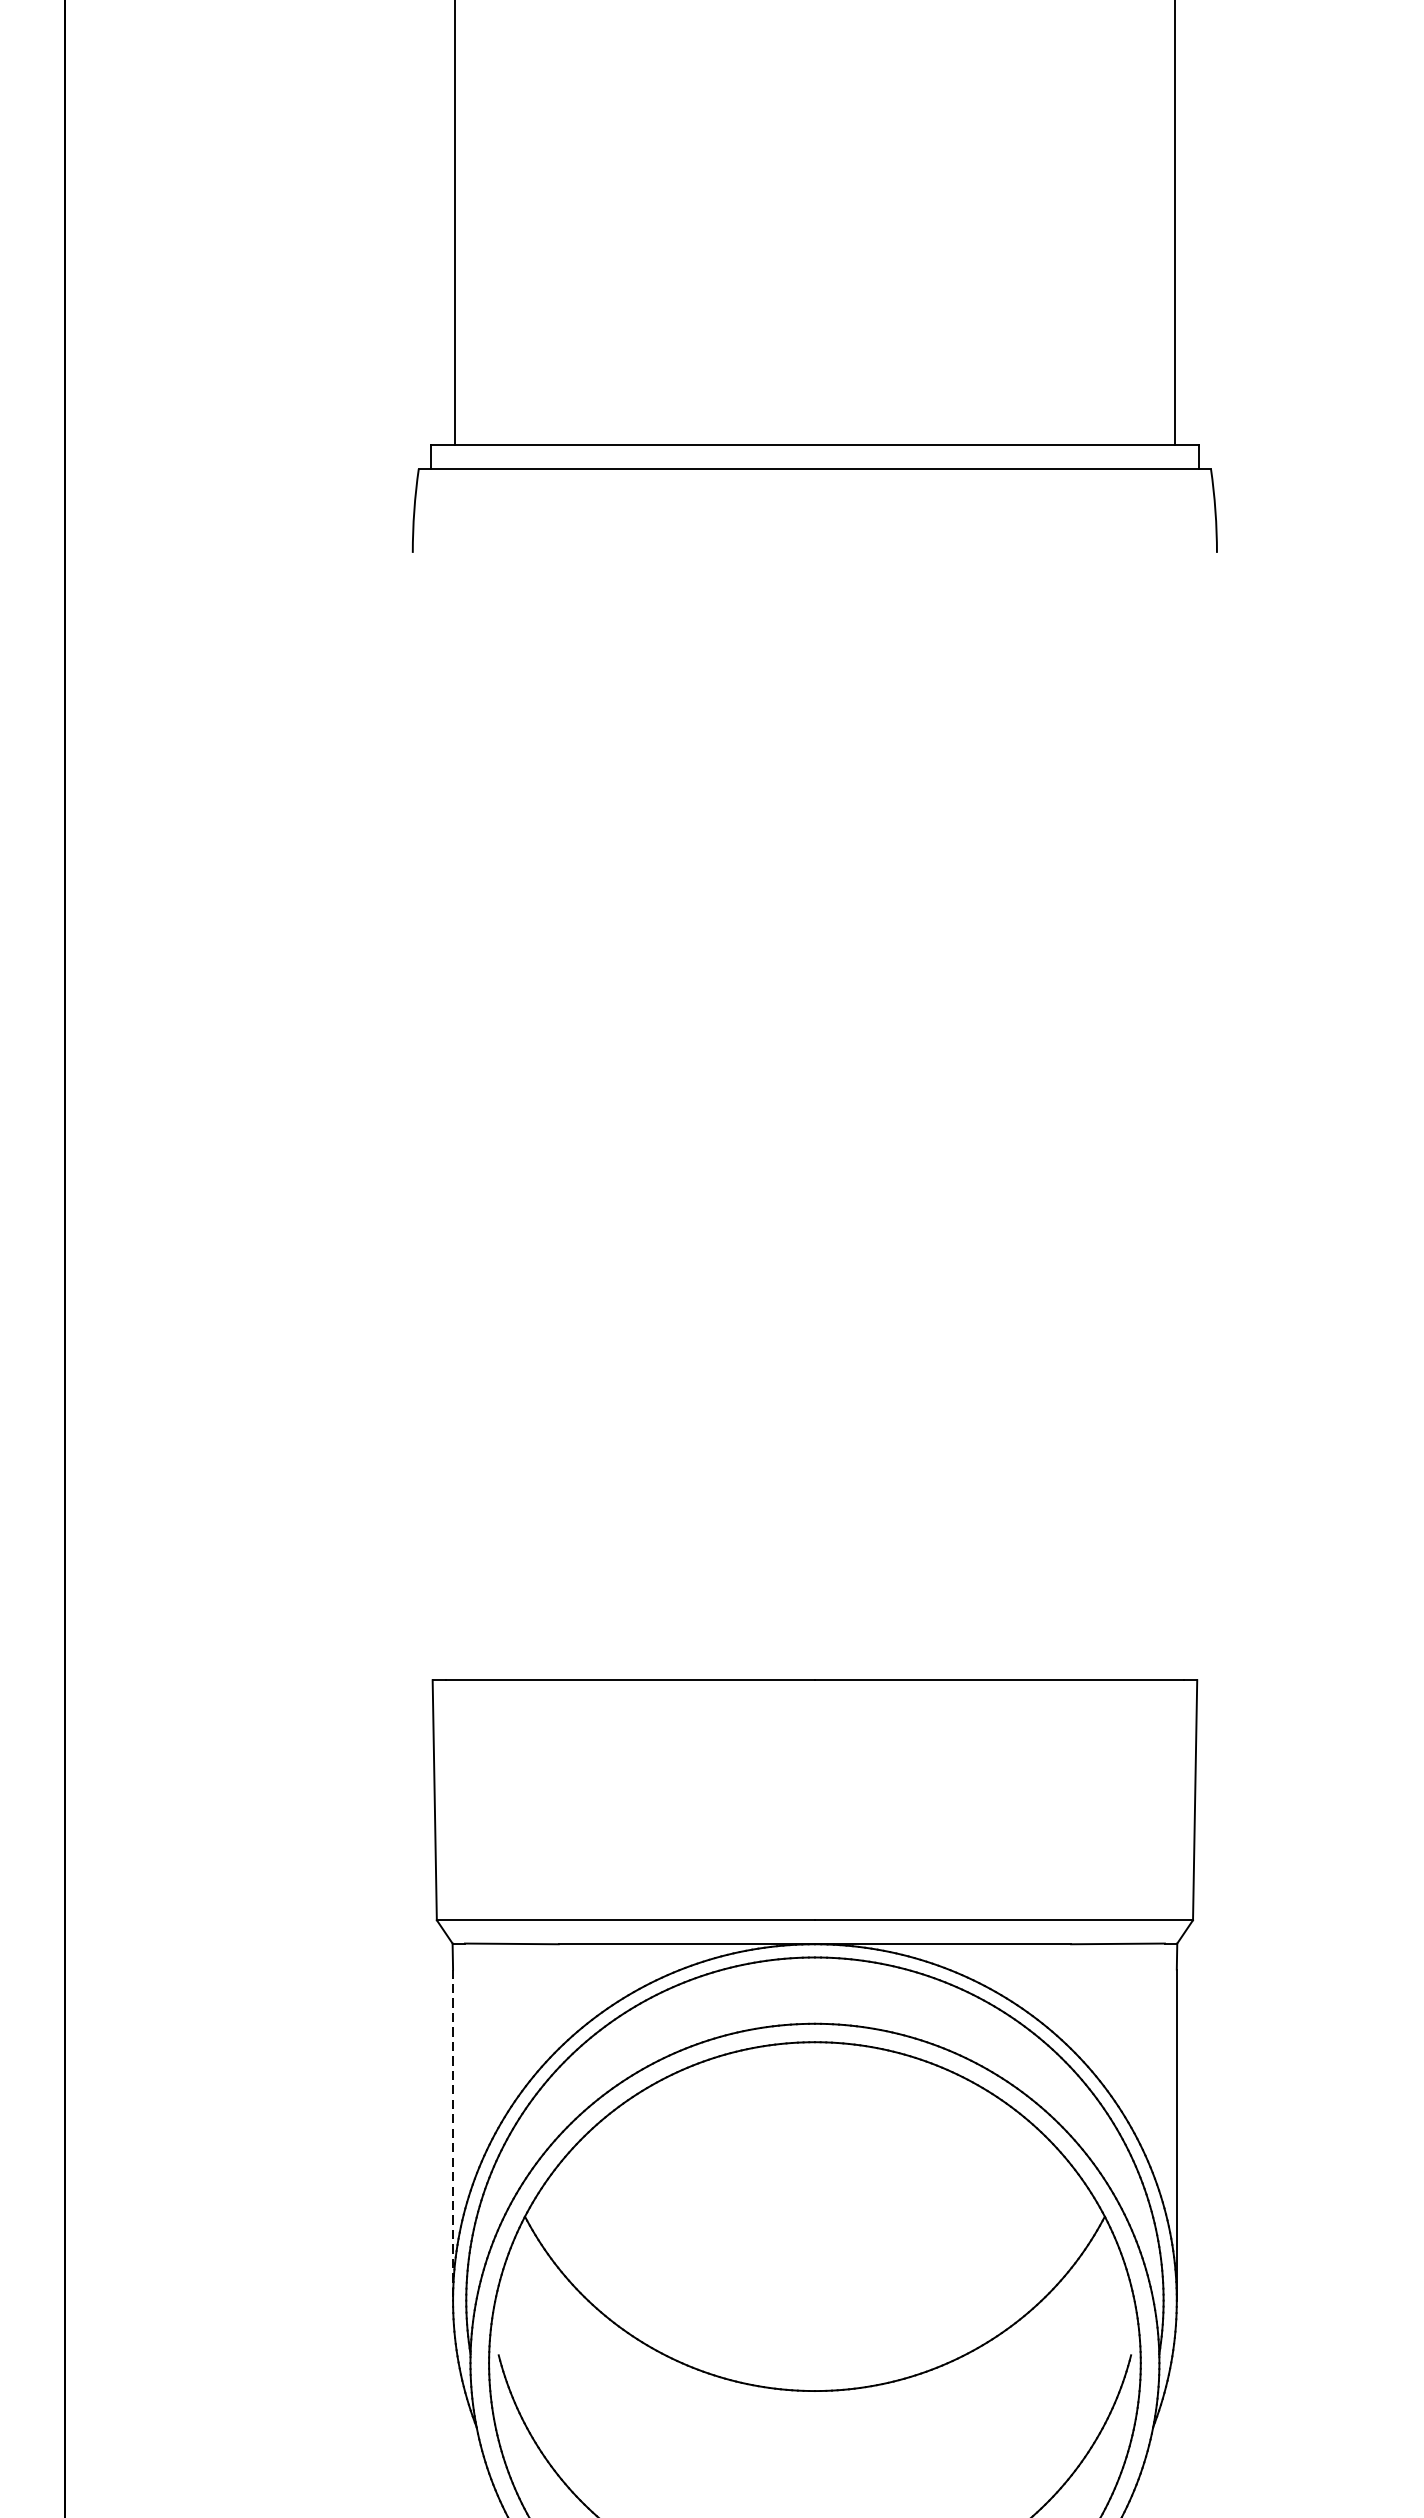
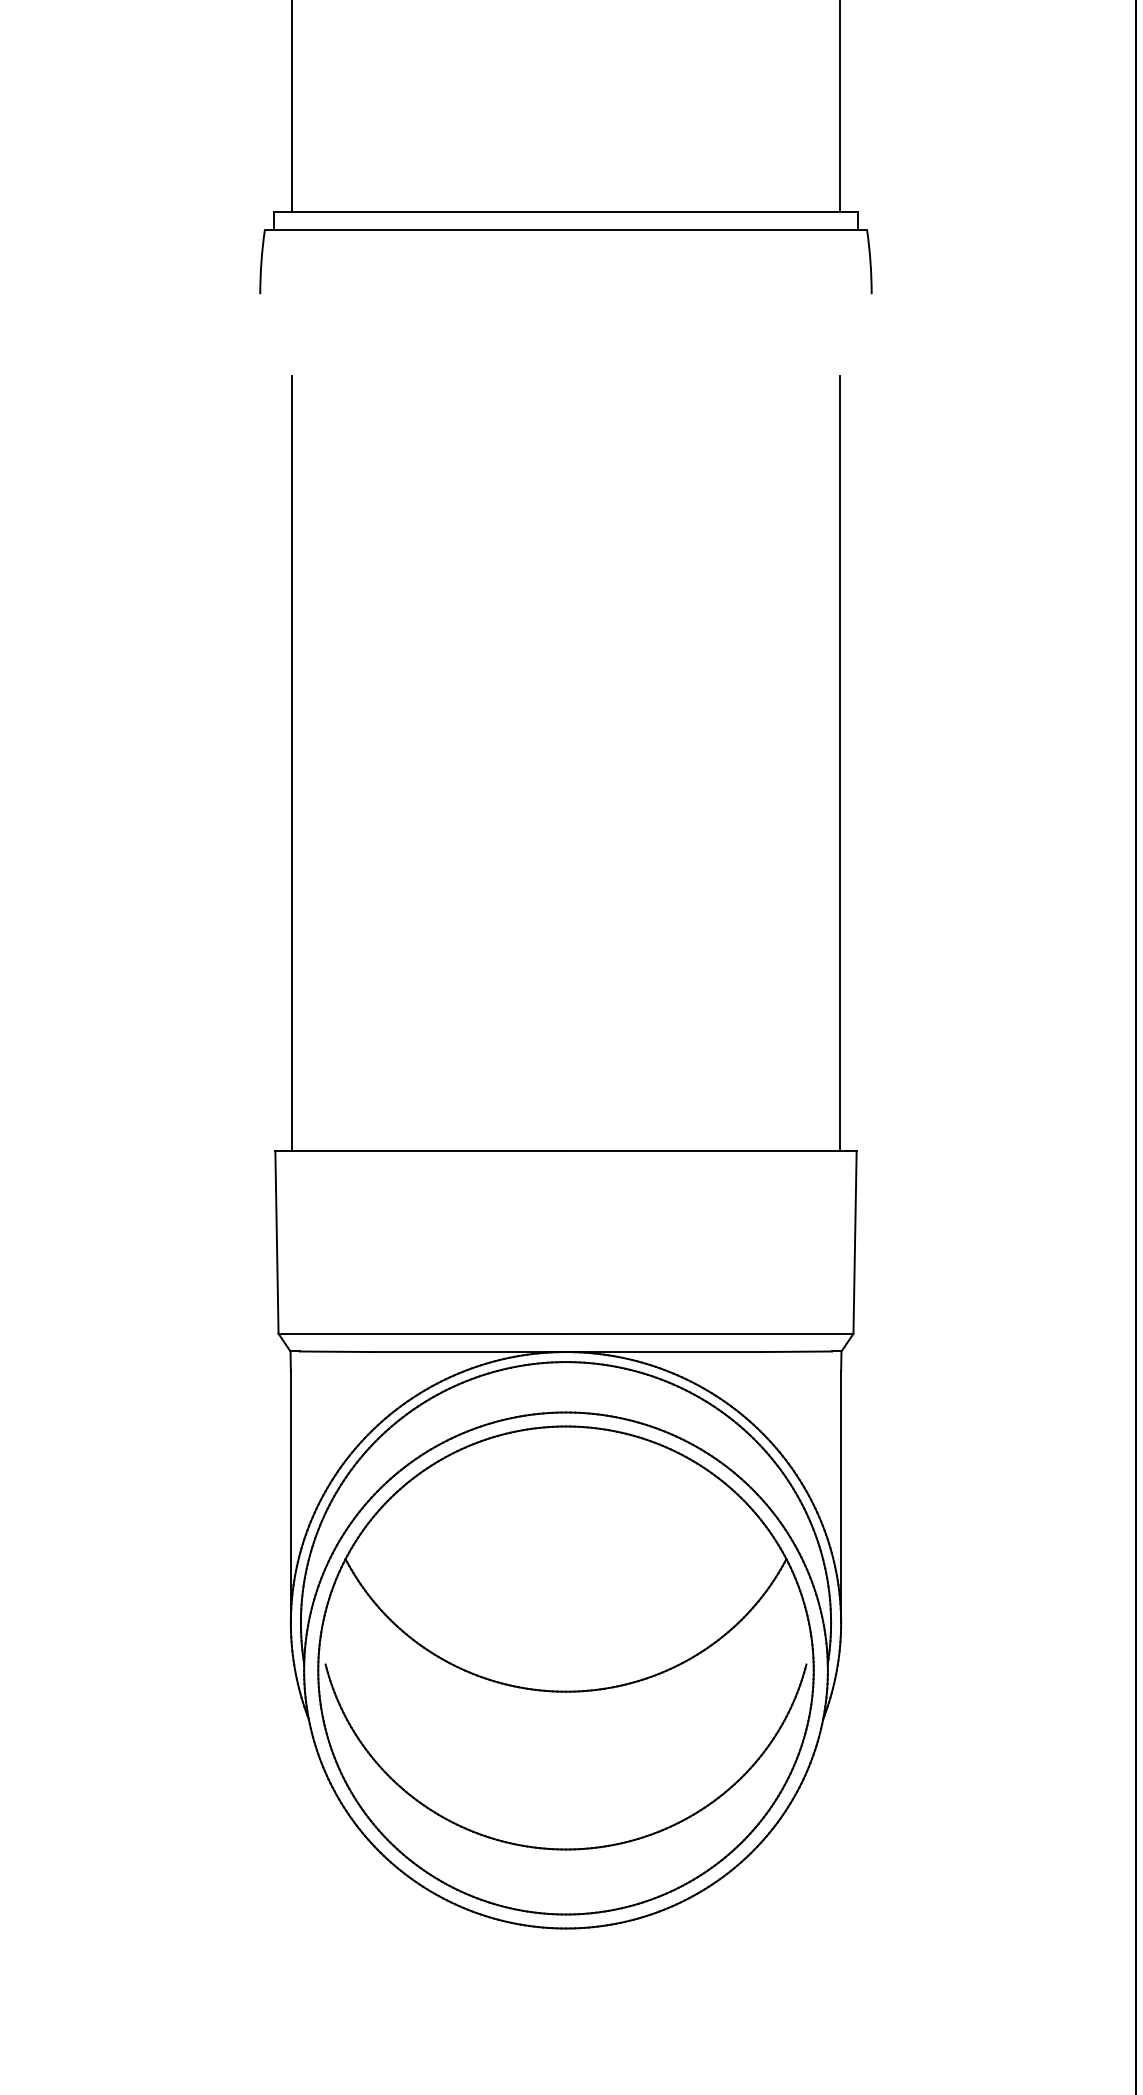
line: (455, 1170) -> (292, 763), added
line: (1174, 1170) -> (839, 763), added
line: (452, 2135) -> (290, 1497), dashed -> solid

